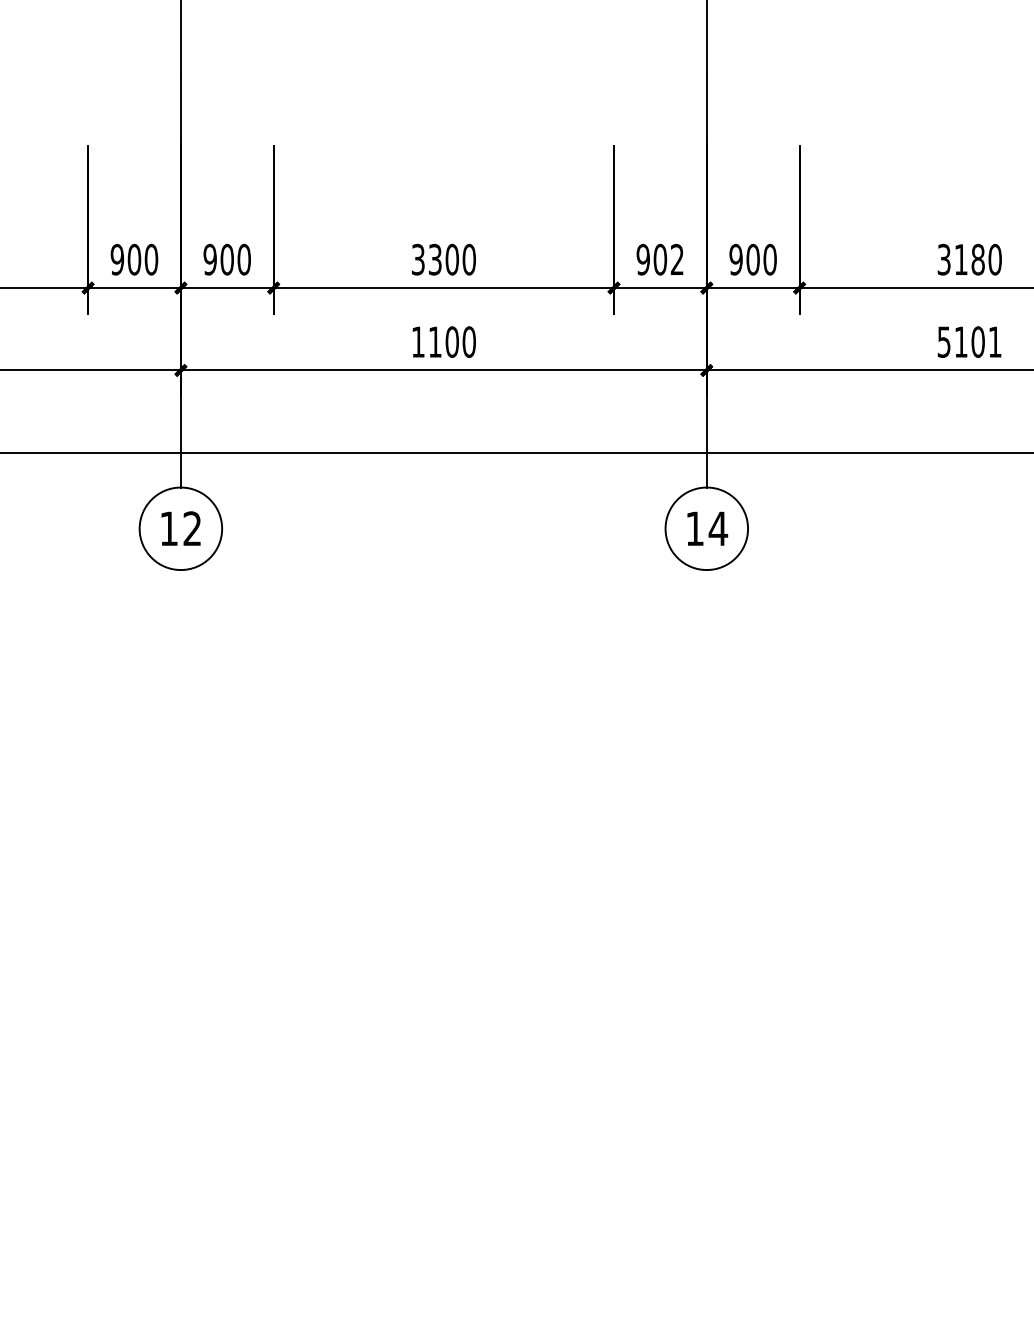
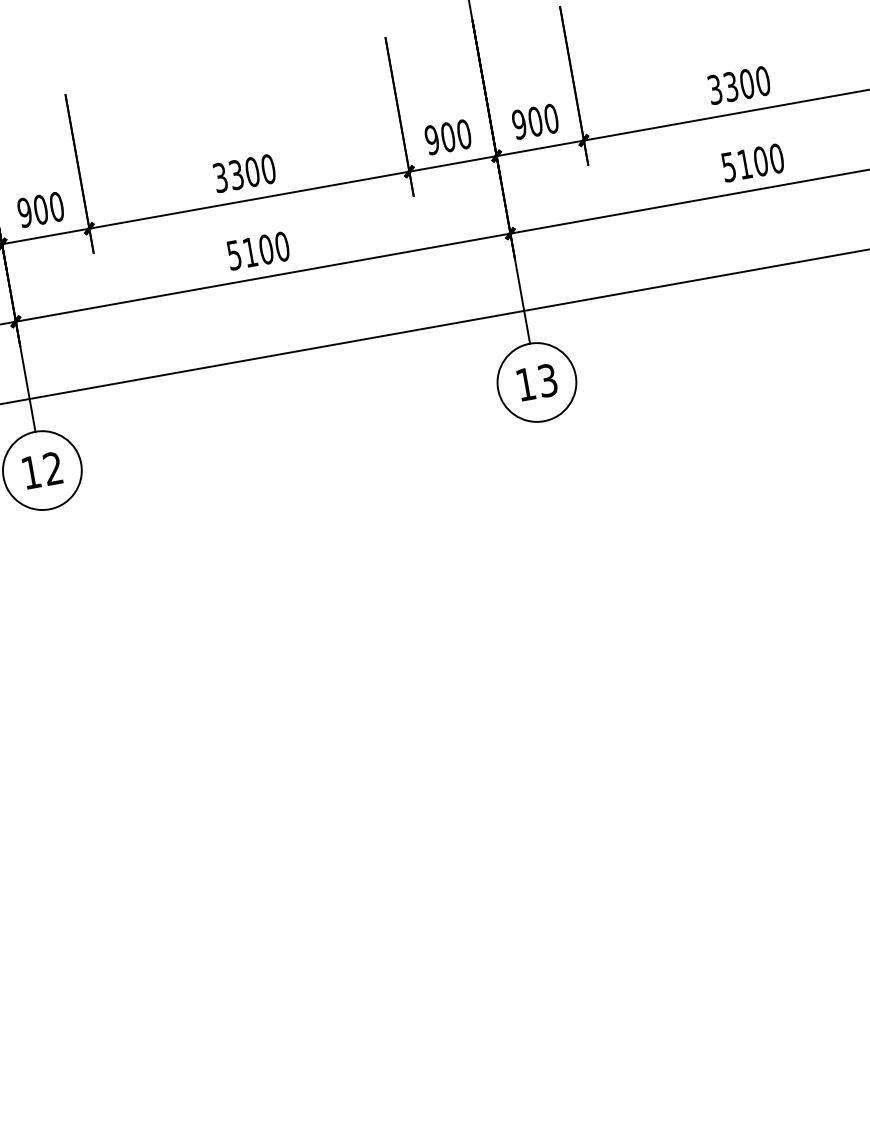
text: (677, 259) -> (464, 134), 902 -> 900
text: (969, 259) -> (738, 85), 3180 -> 3300
text: (418, 341) -> (234, 254), 1100 -> 5100
text: (994, 341) -> (776, 158), 5101 -> 5100
text: (718, 528) -> (547, 380), 14 -> 13

